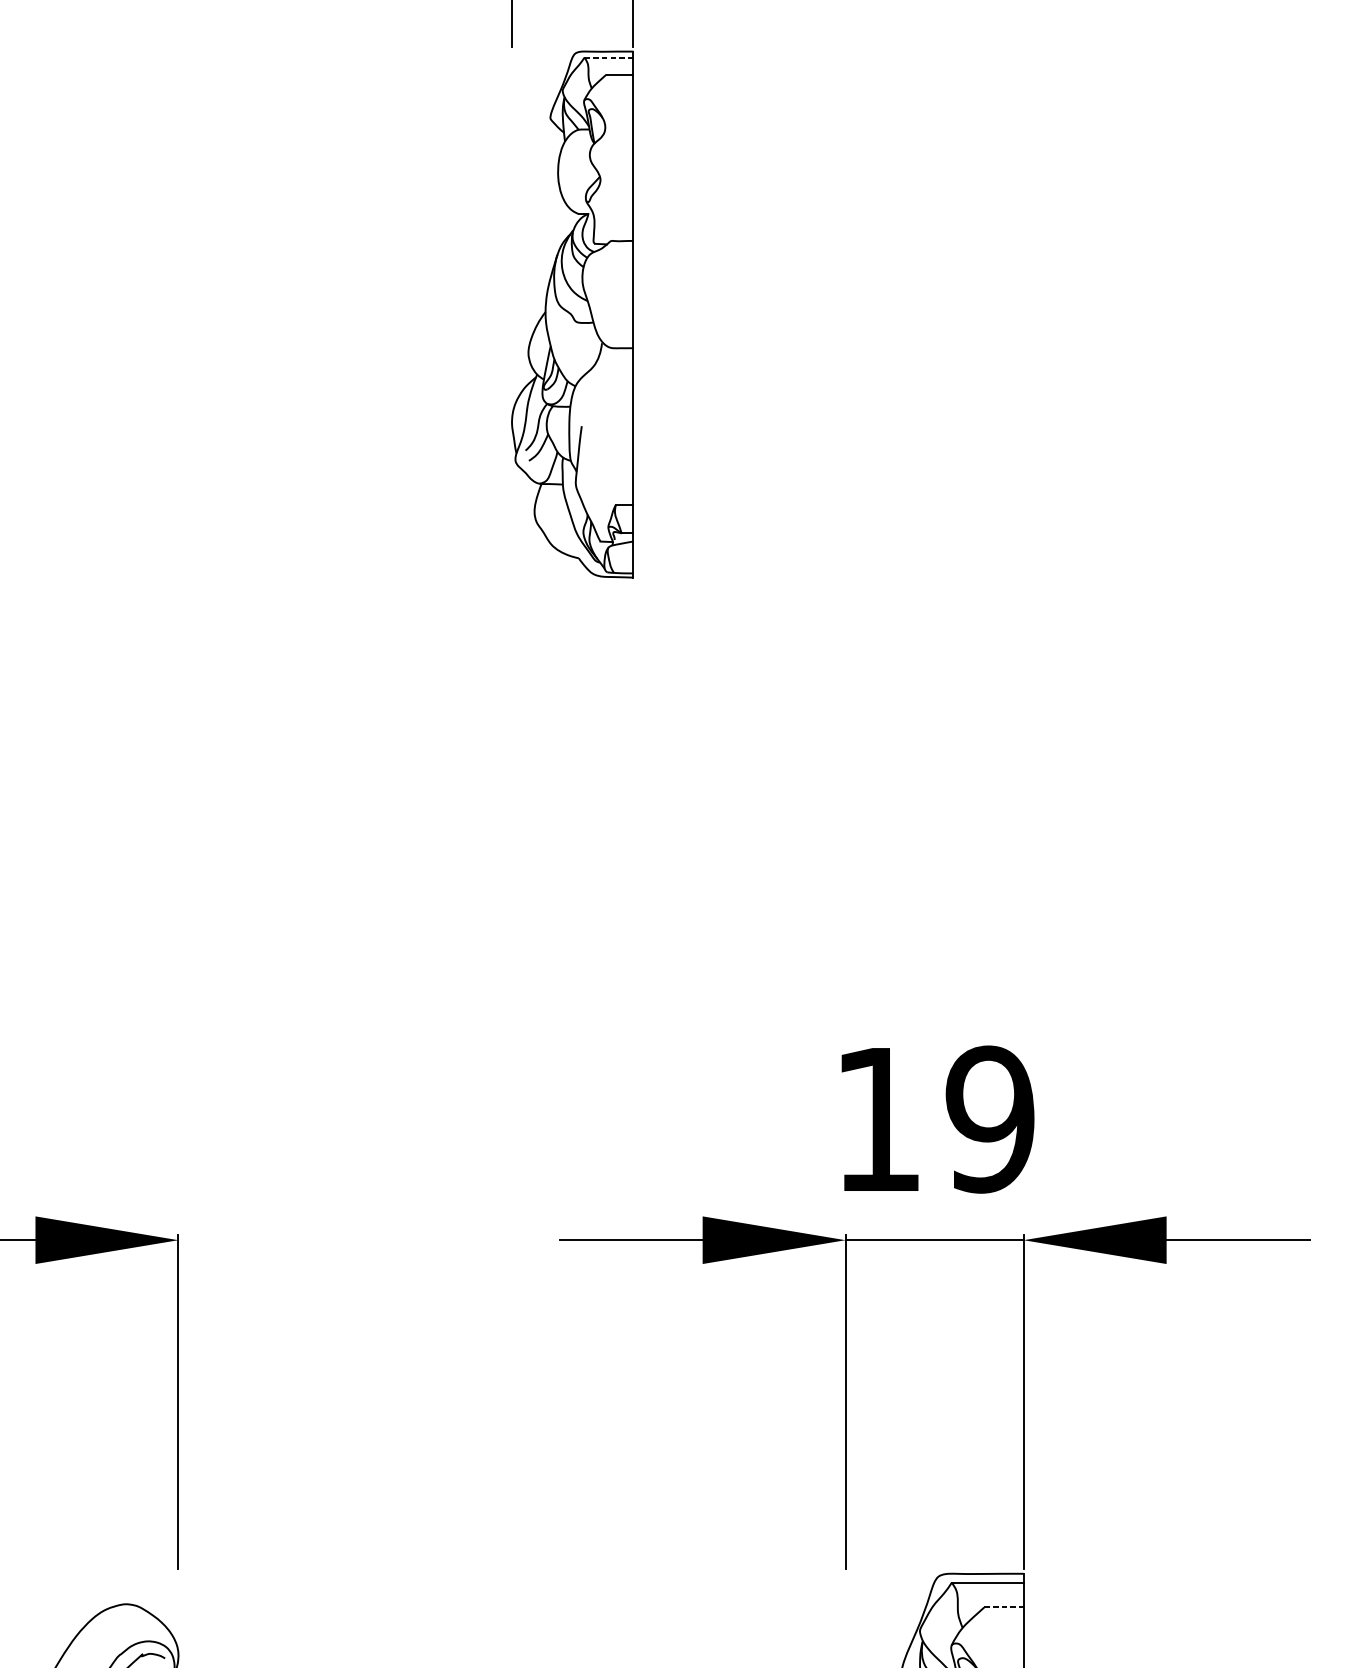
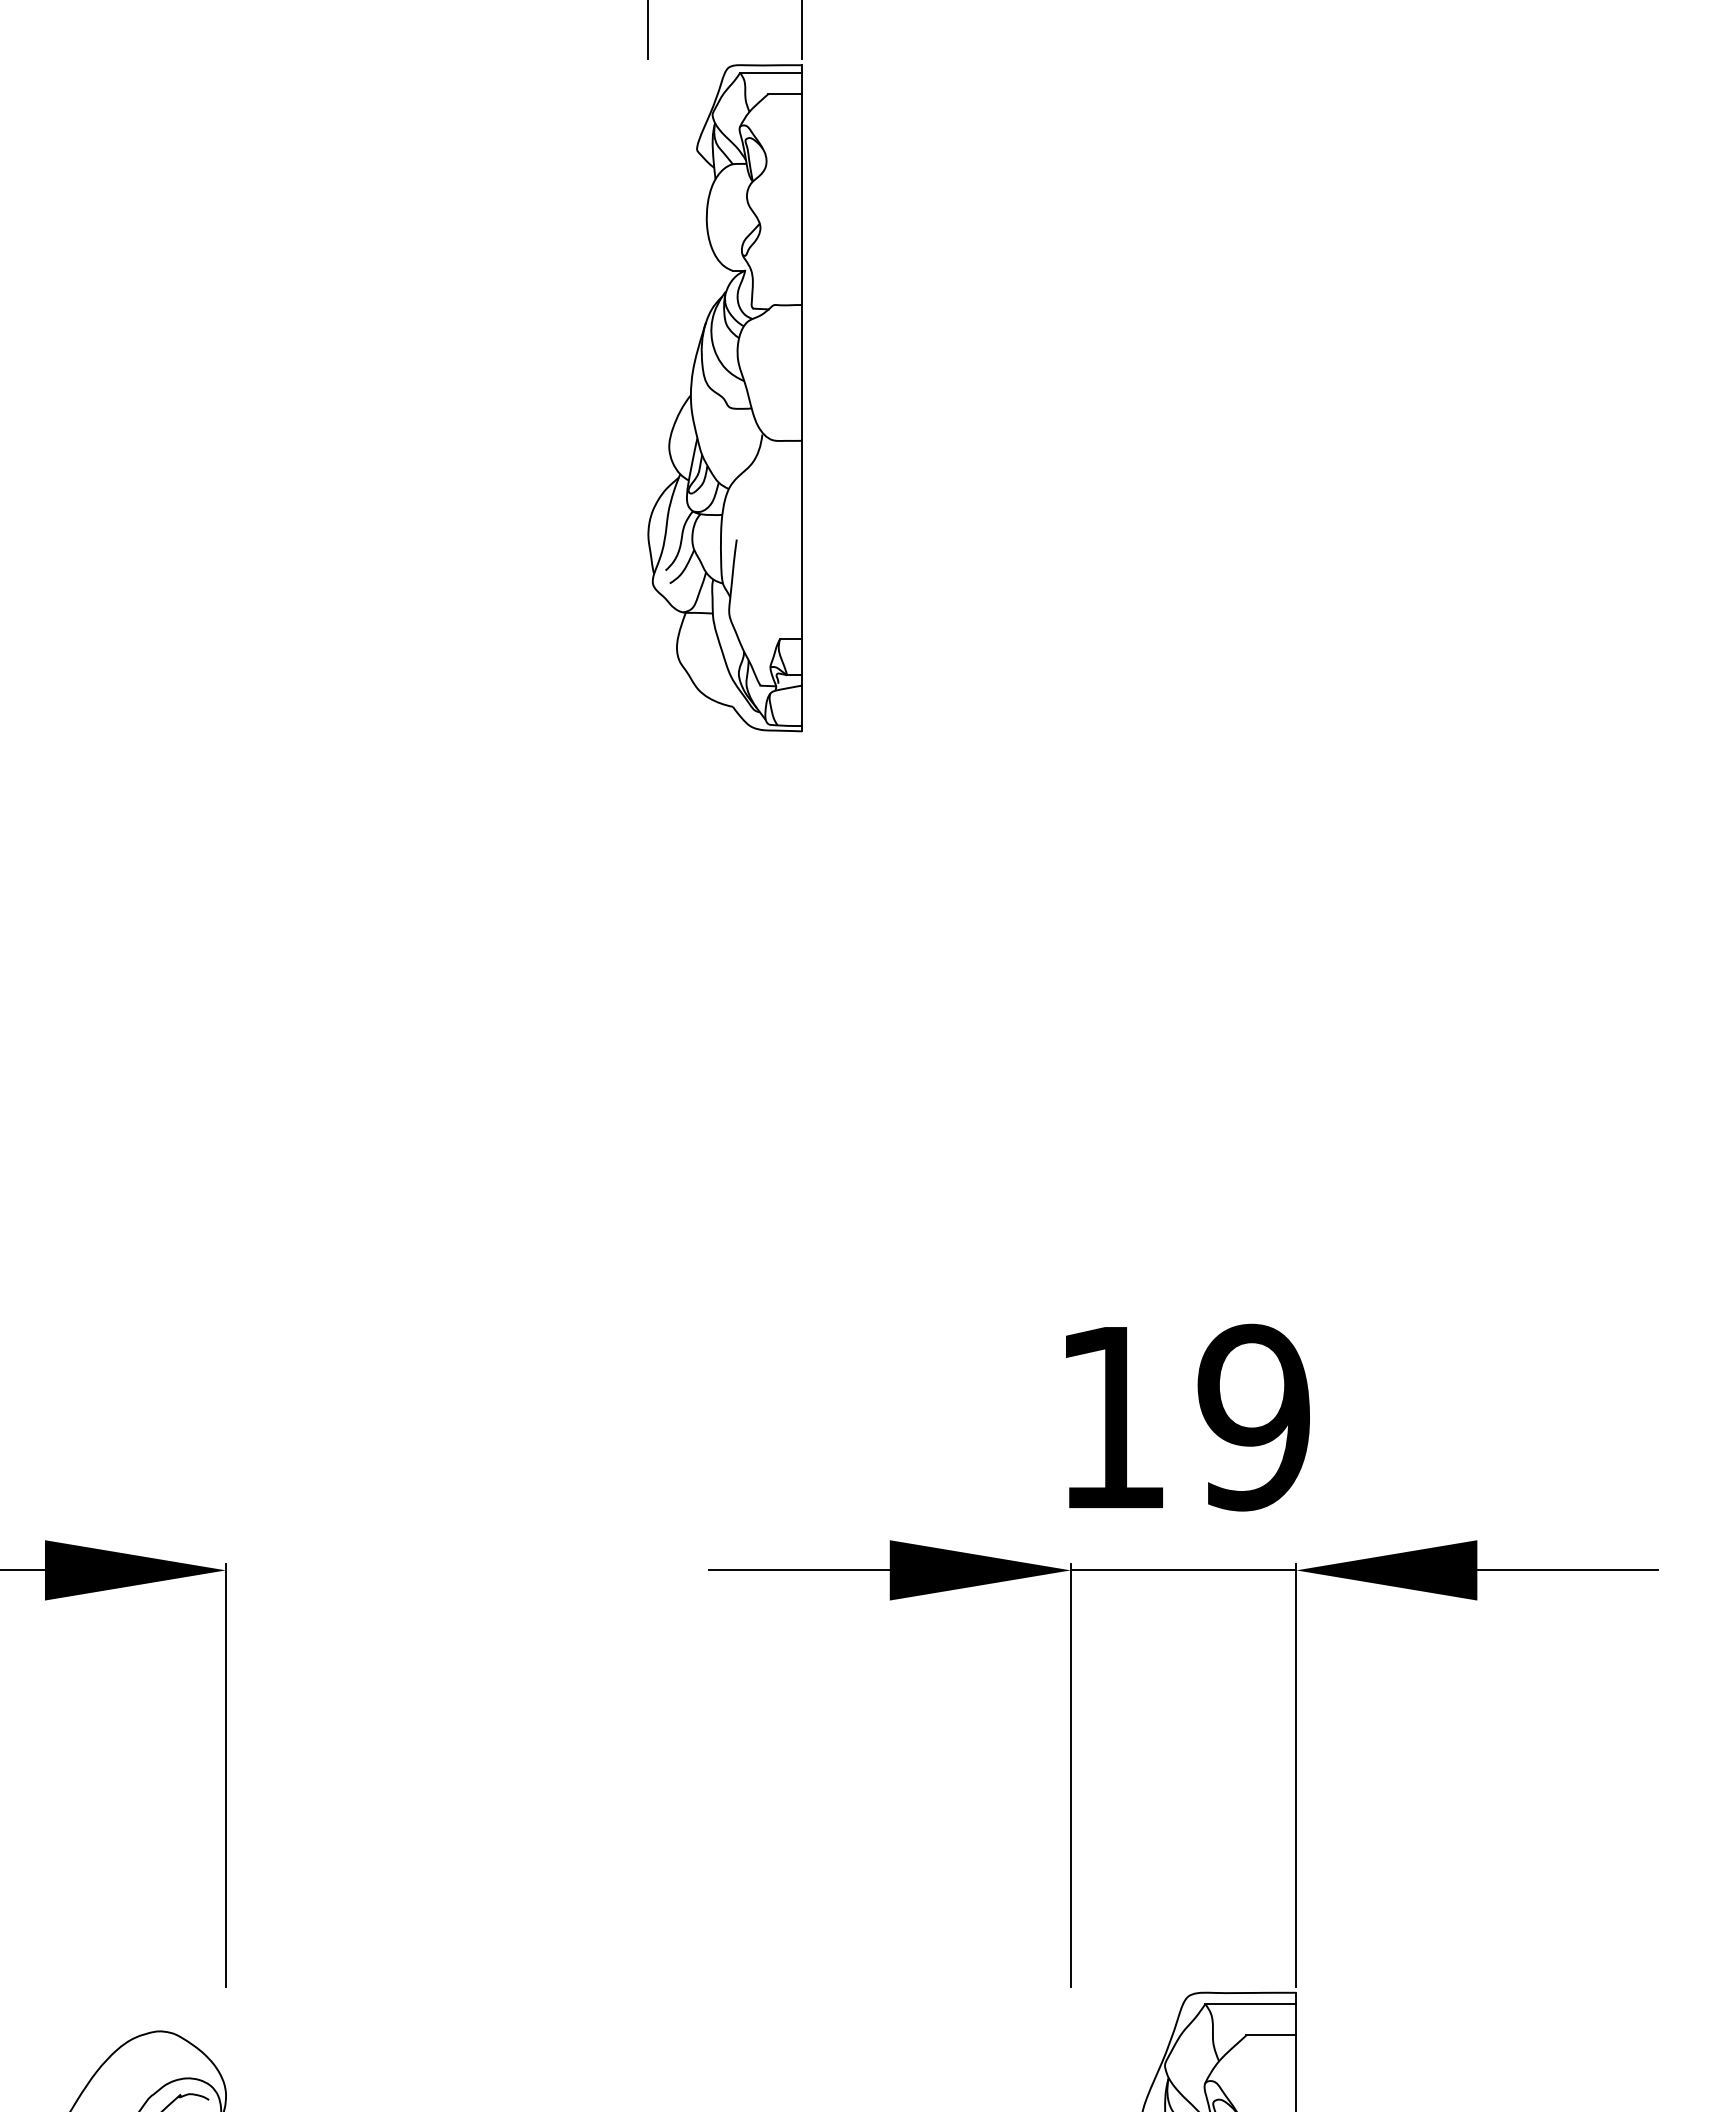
line: (609, 57) -> (771, 72), dashed -> solid
line: (1004, 1607) -> (1271, 2035), dashed -> solid

